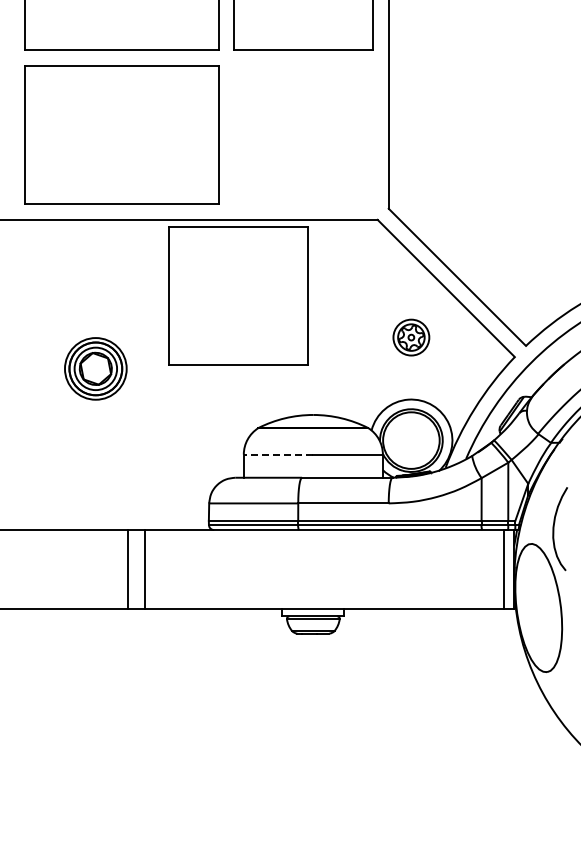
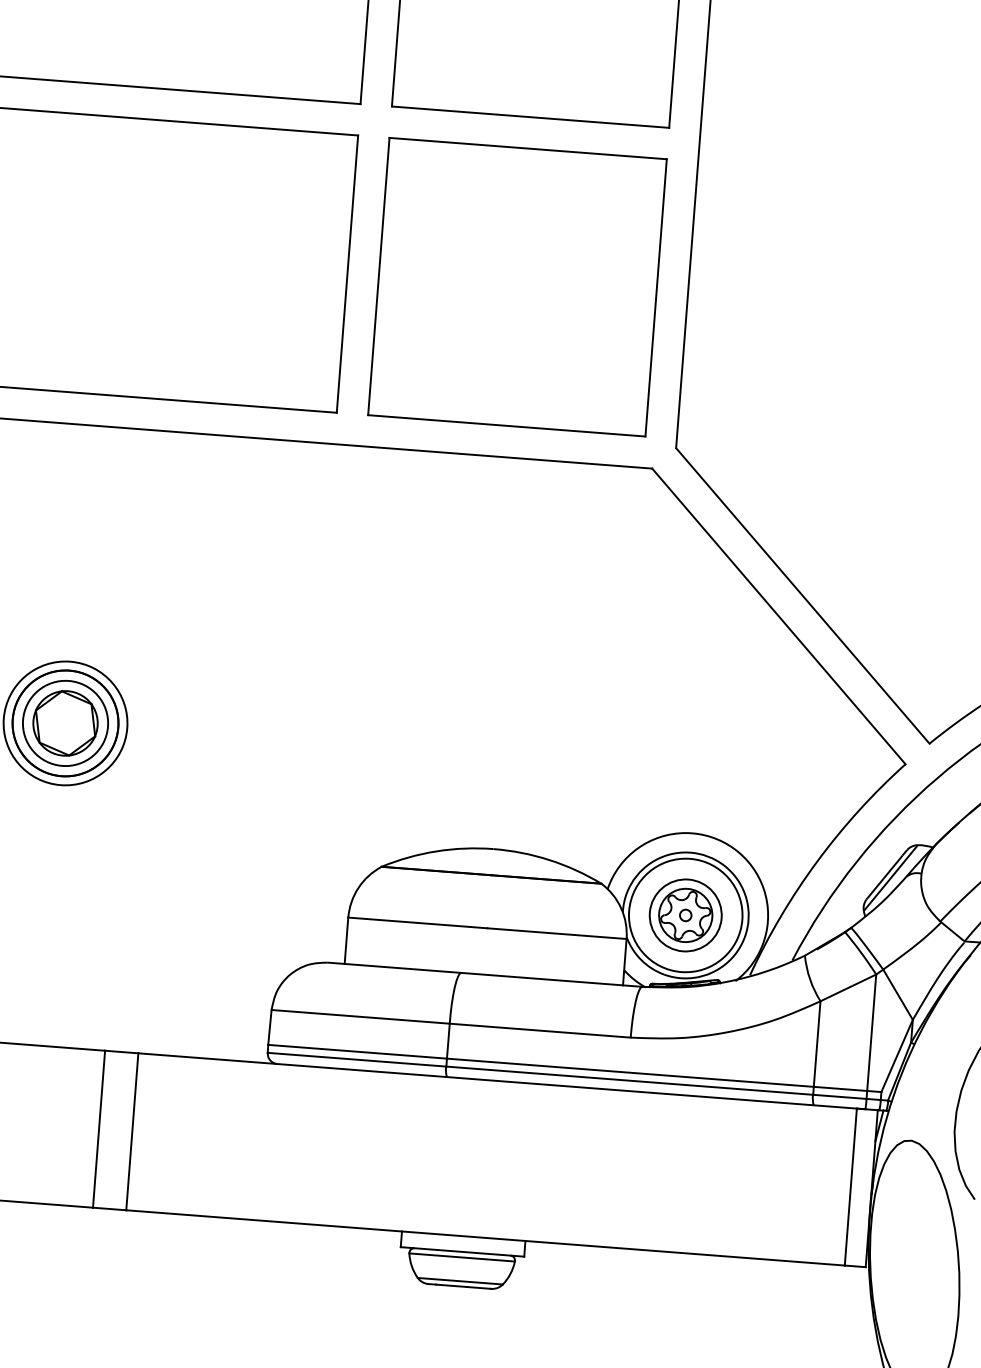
part: (238, 295) -> (517, 286), moved
part: (411, 337) -> (685, 915), moved
line: (278, 454) -> (417, 922), dashed -> solid

